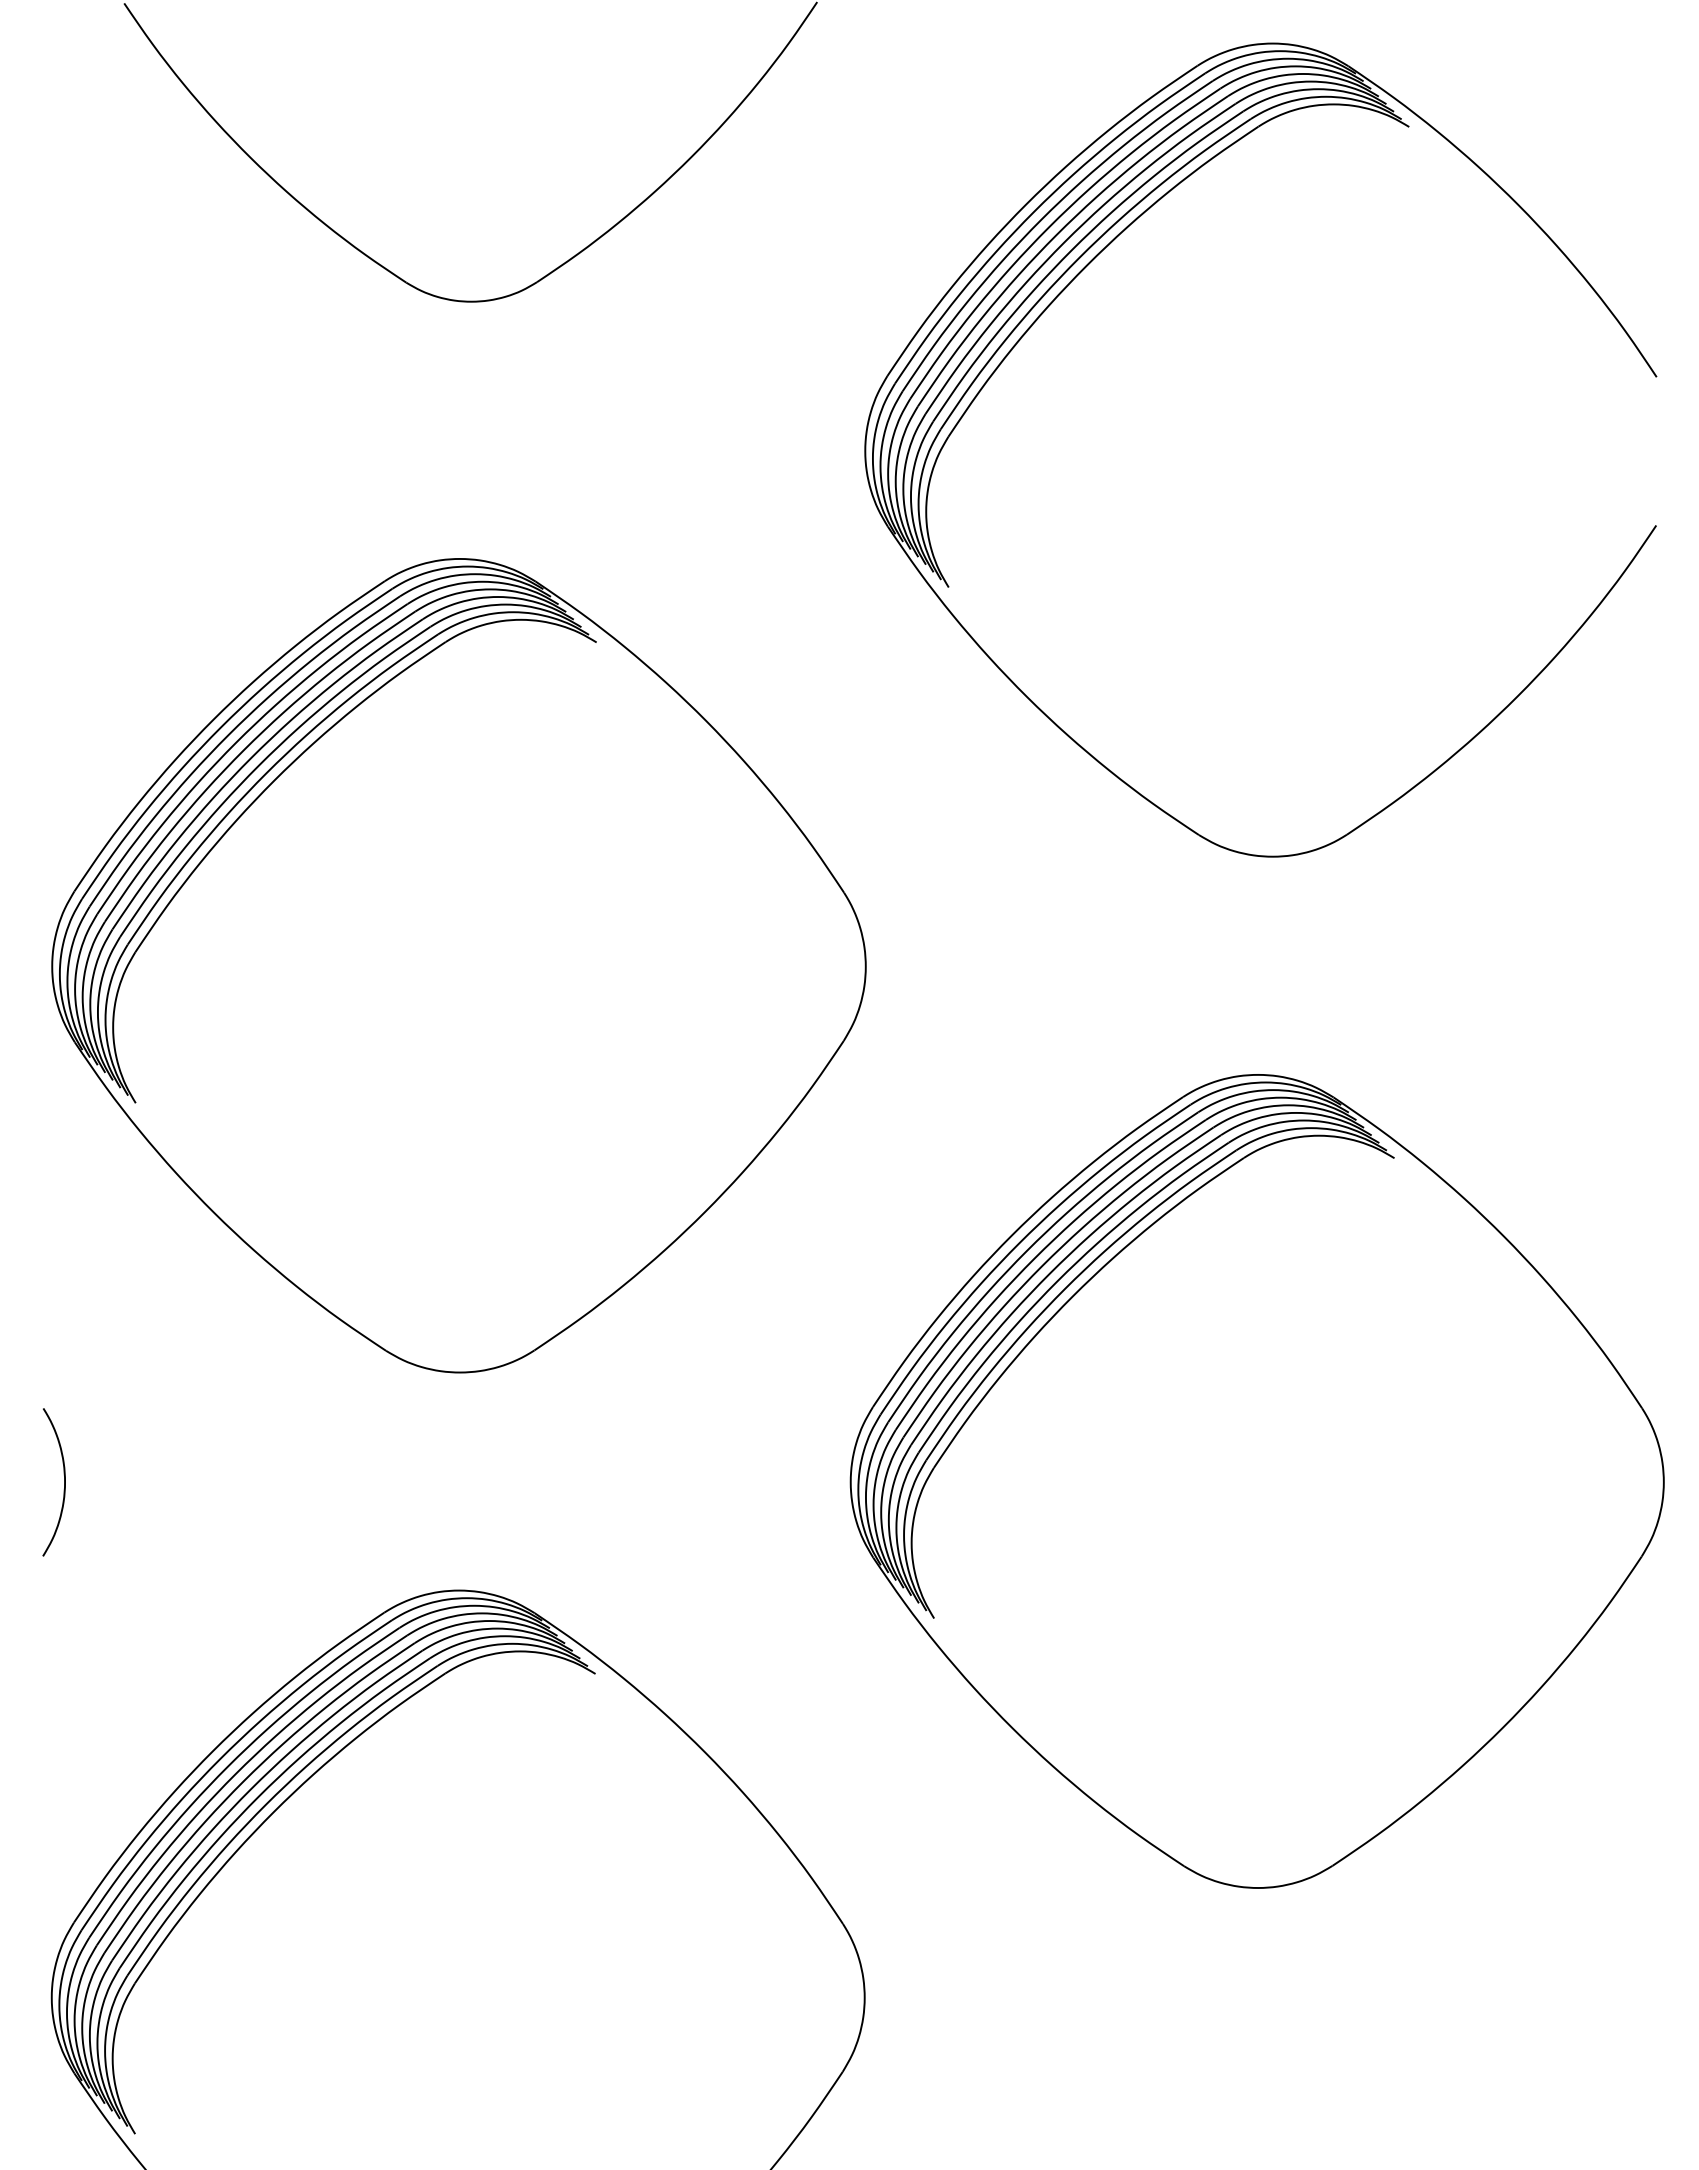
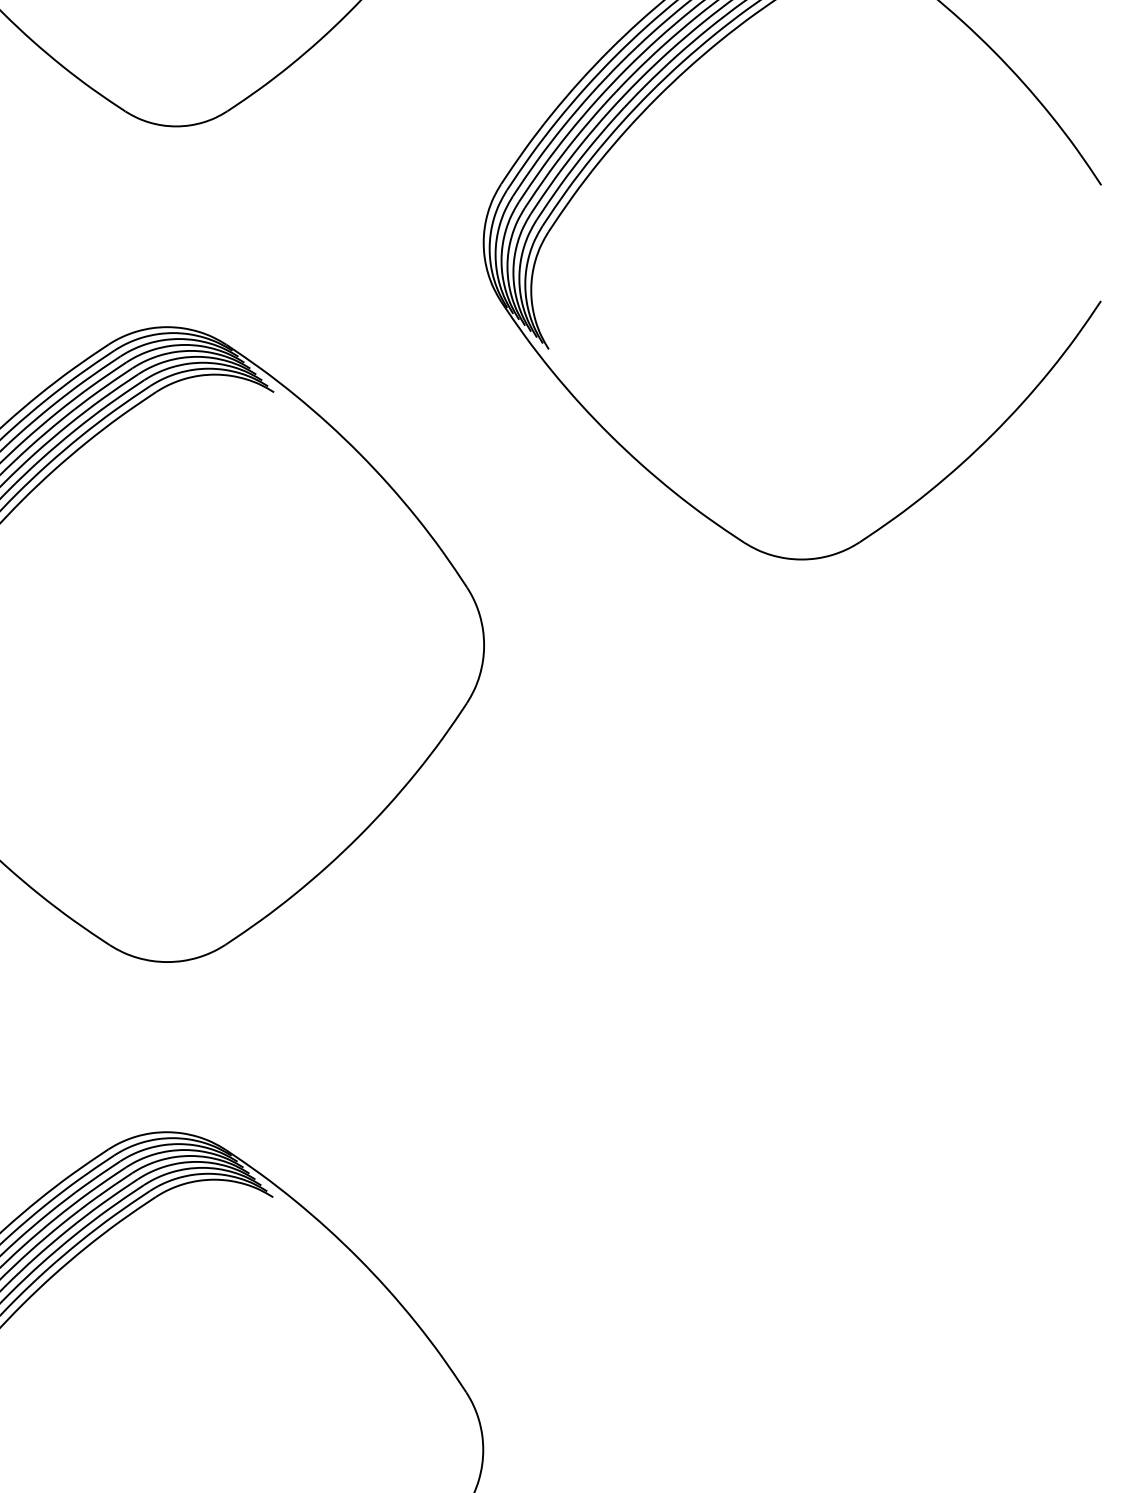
part: (1256, 1481) -> (789, 1047), removed

